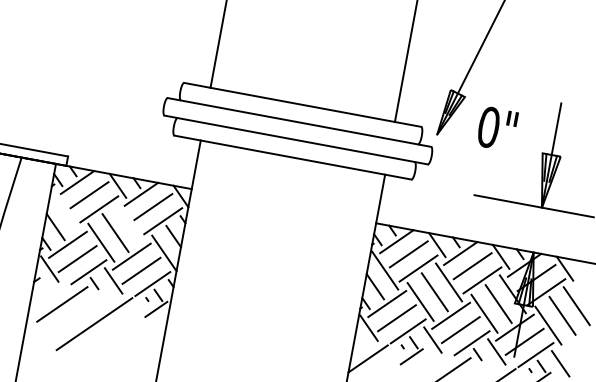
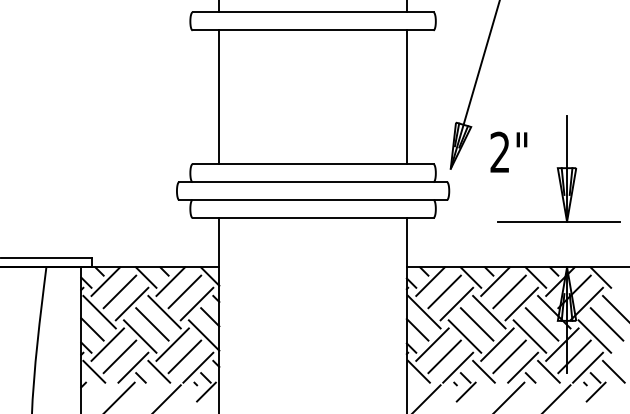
text: (489, 127) -> (500, 152), 0" -> 2"
line: (65, 210) -> (99, 311), added
line: (129, 222) -> (164, 311), added

